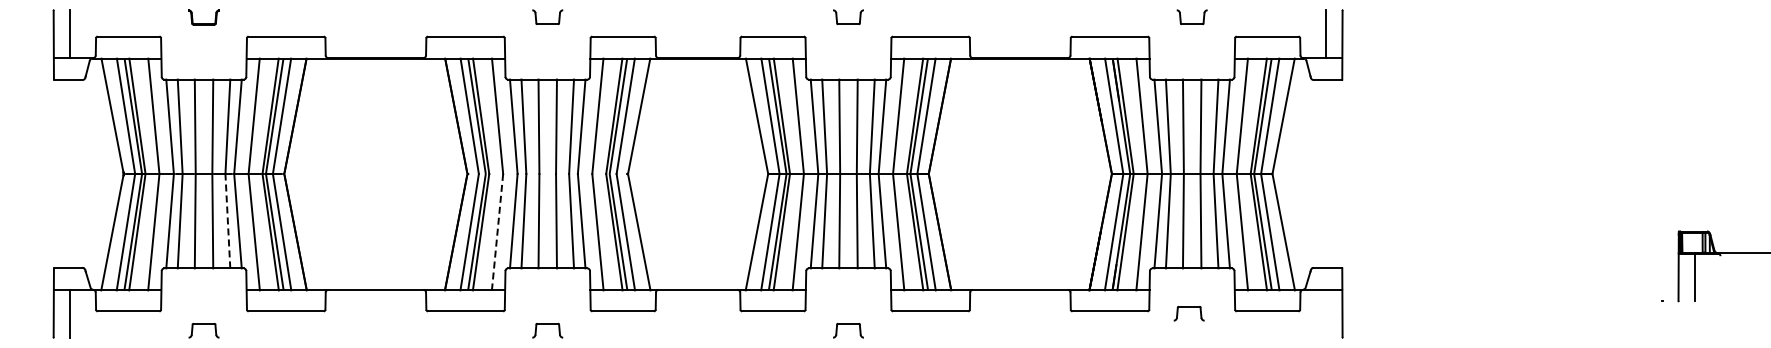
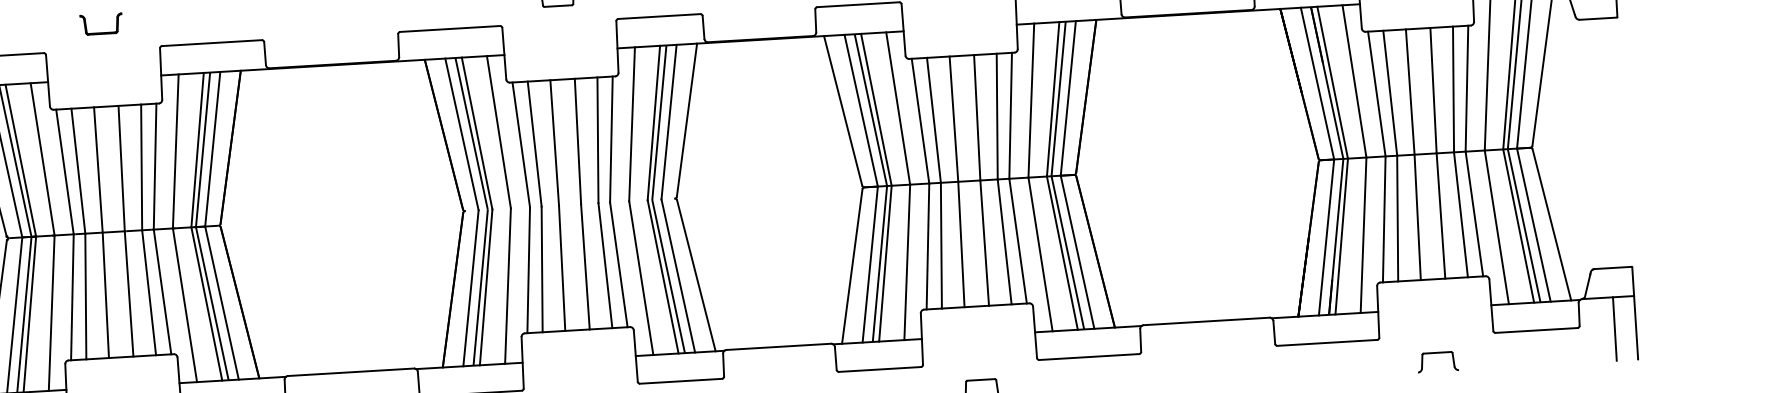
line: (227, 220) -> (148, 291), dashed -> solid
line: (497, 231) -> (507, 285), dashed -> solid
part: (1188, 313) -> (1437, 361), moved
line: (1326, 313) -> (1614, 328), added

